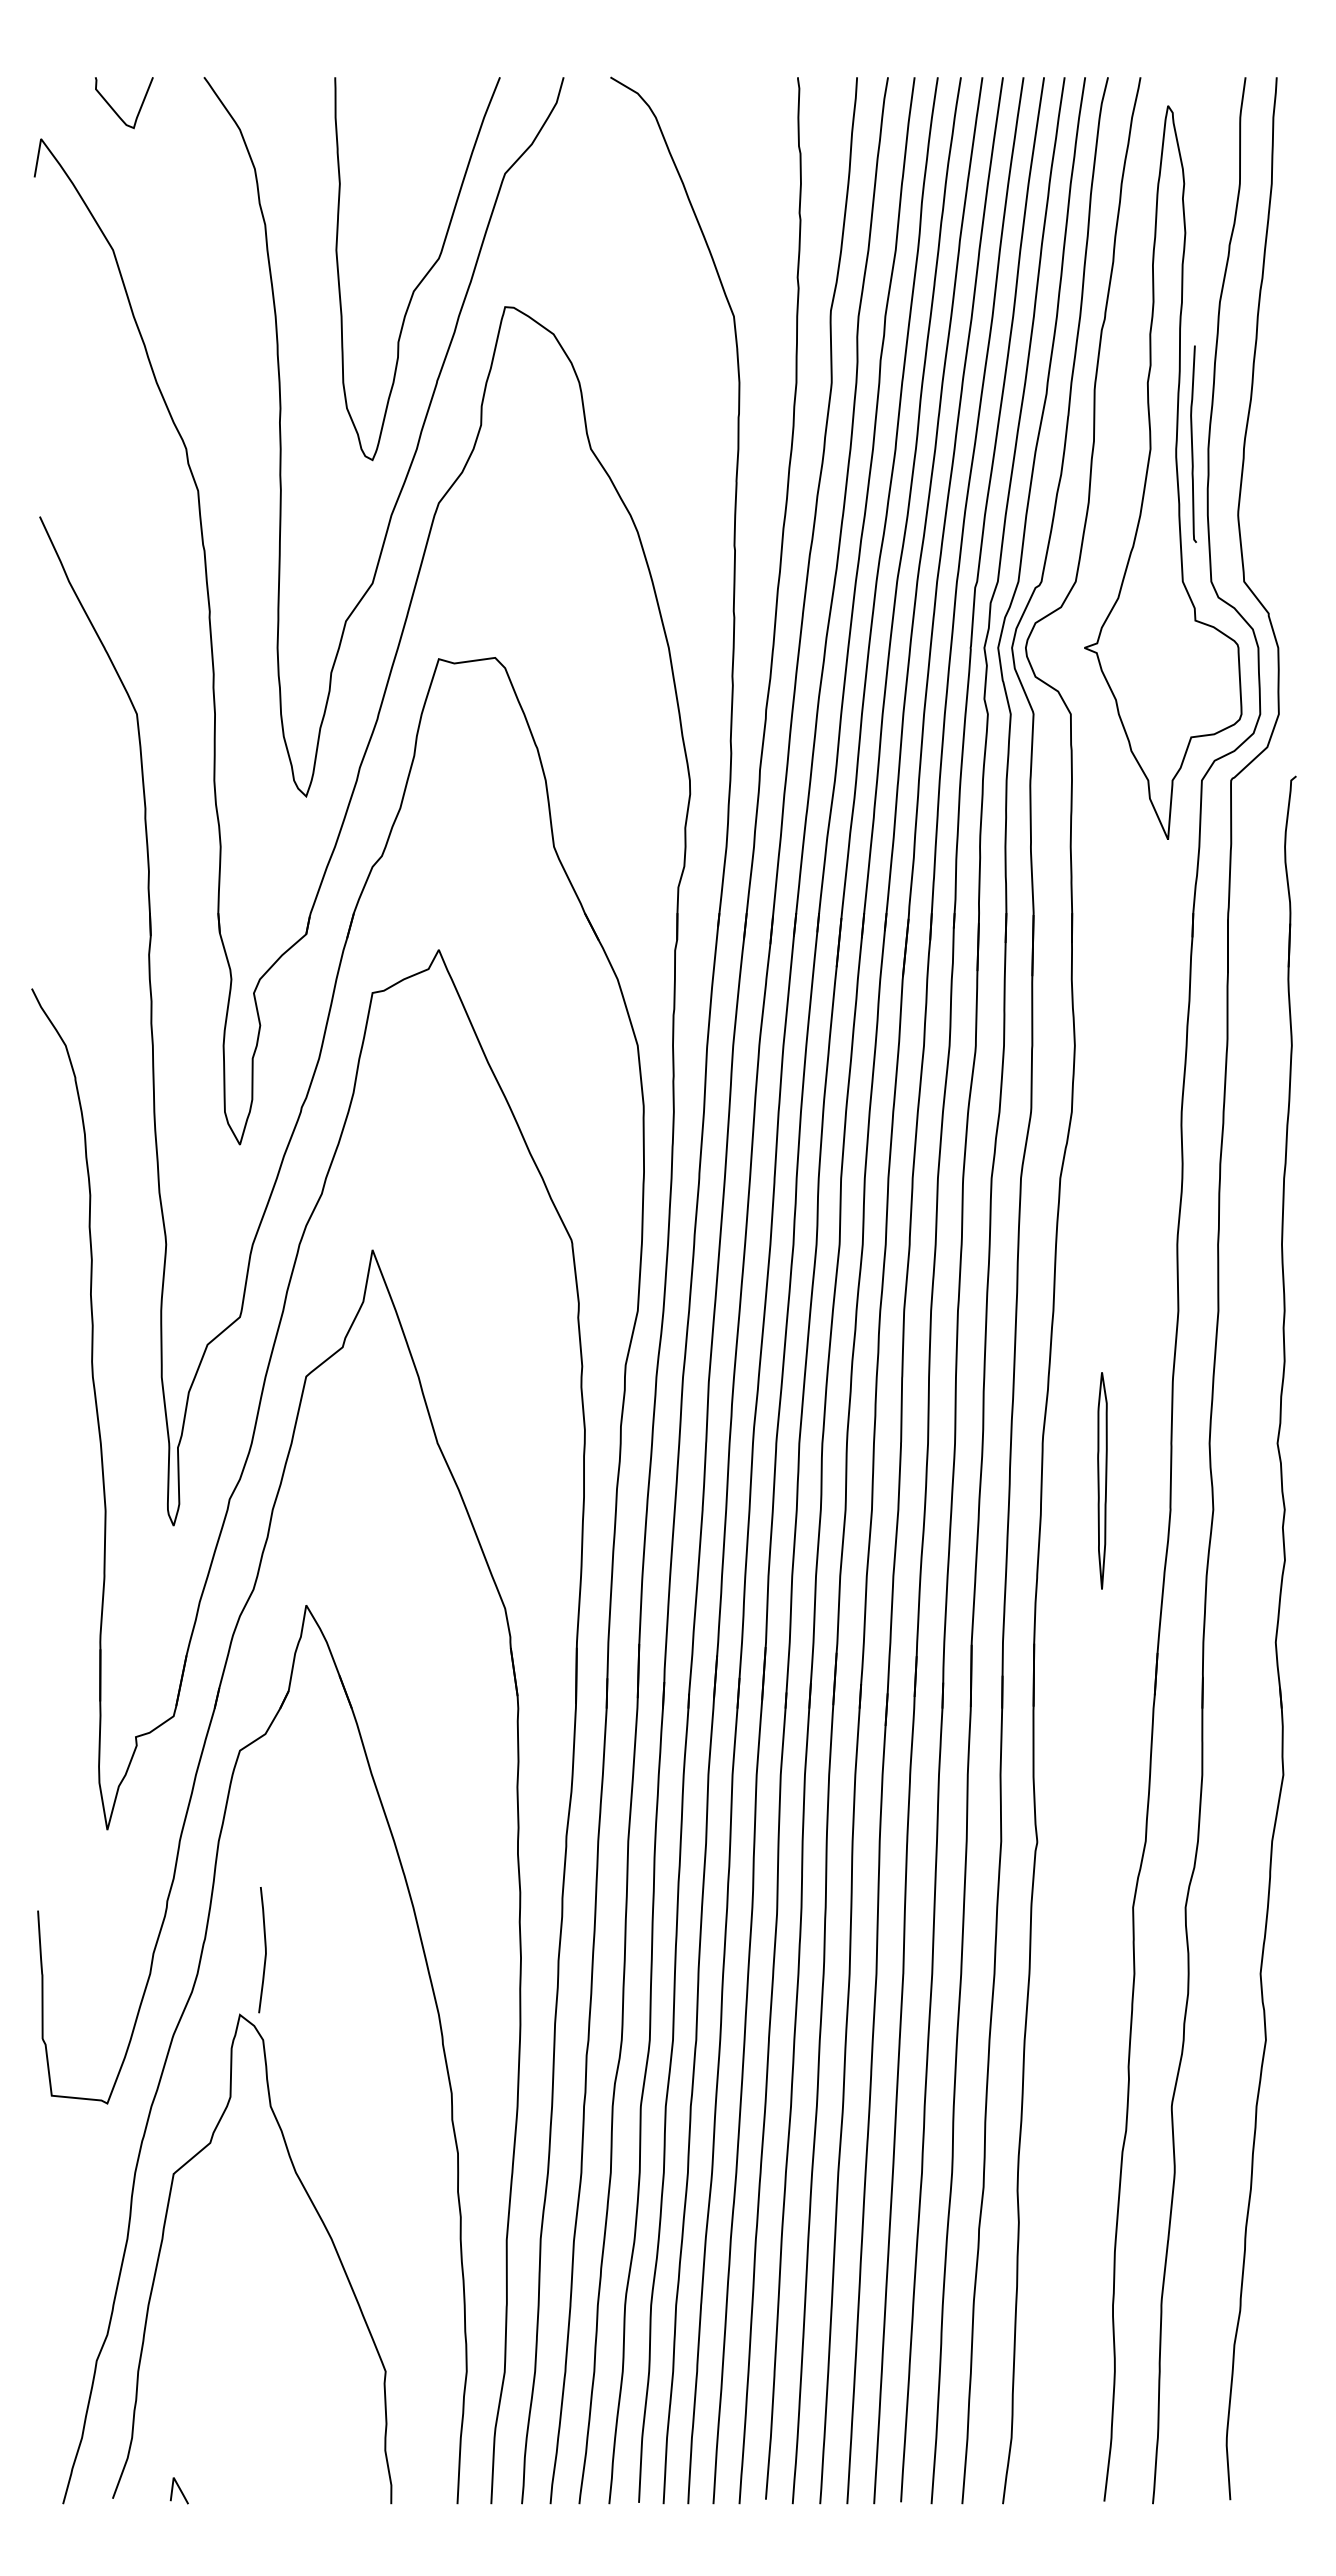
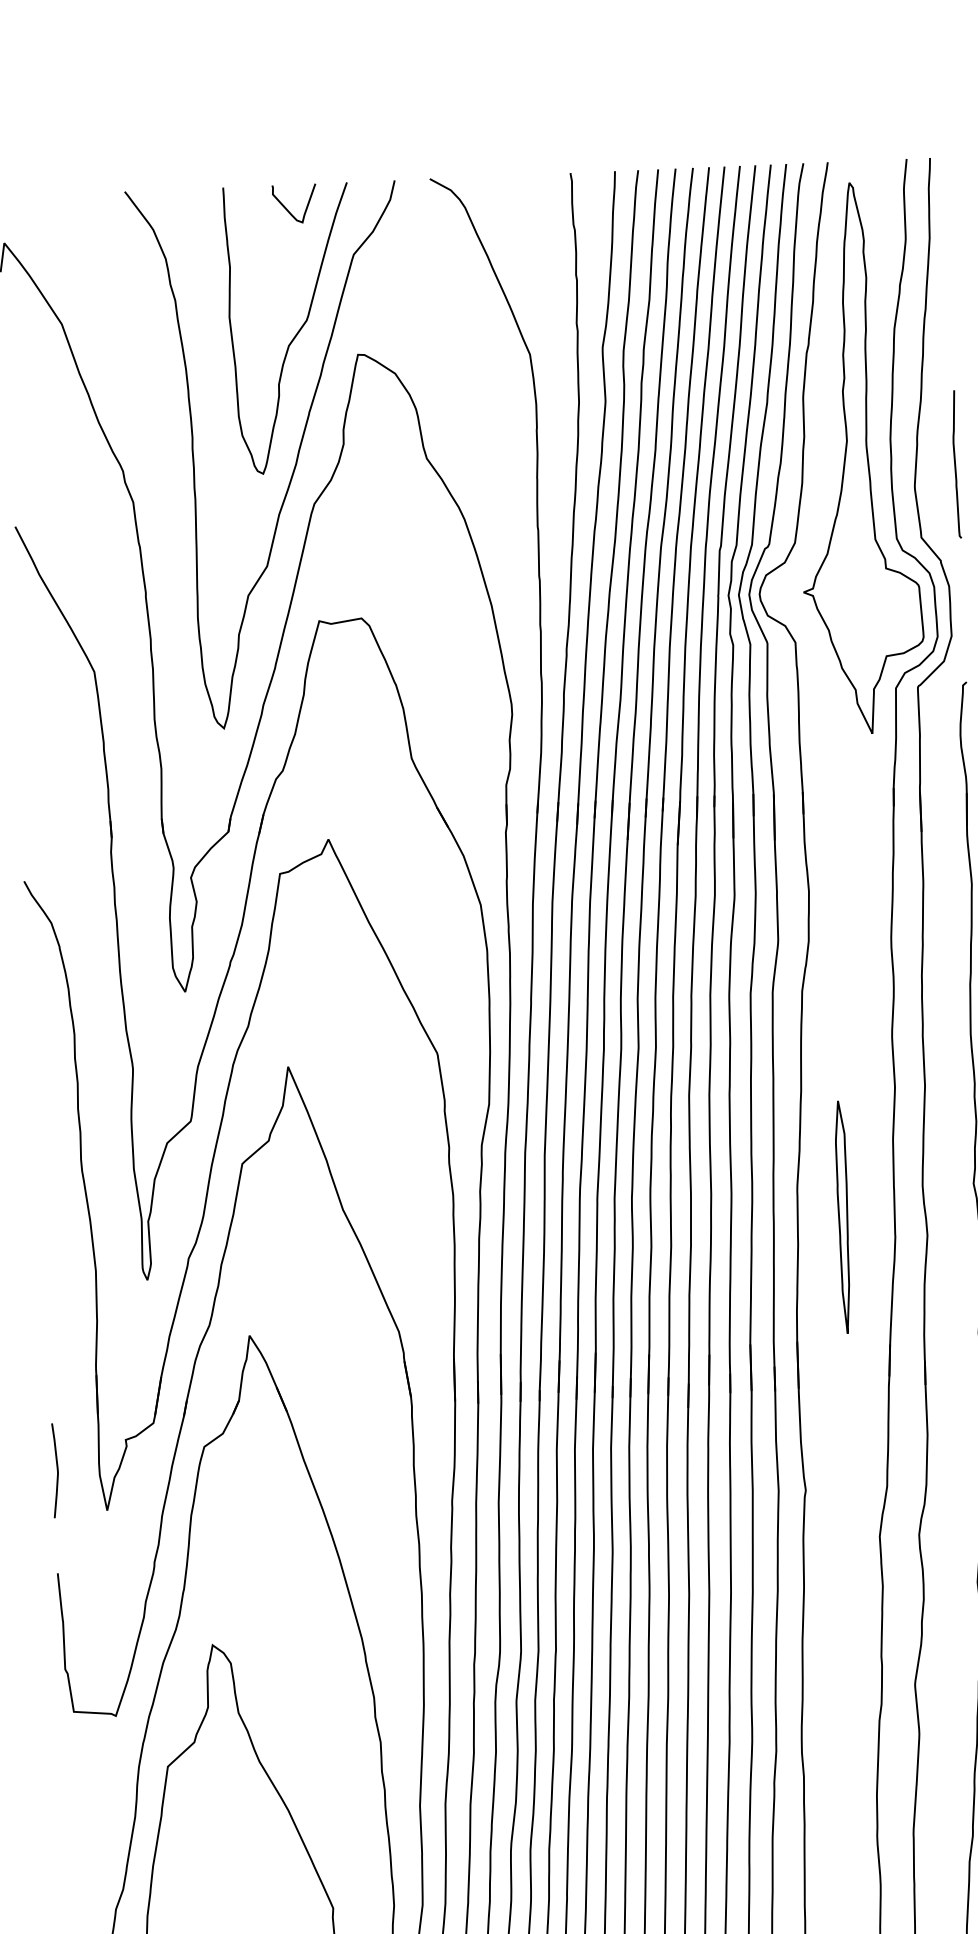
curve: (115, 110) -> (288, 209), moved
curve: (1192, 443) -> (955, 463), moved
part: (1102, 1480) -> (843, 1216), size x1.43
curve: (264, 1948) -> (56, 1469), moved

